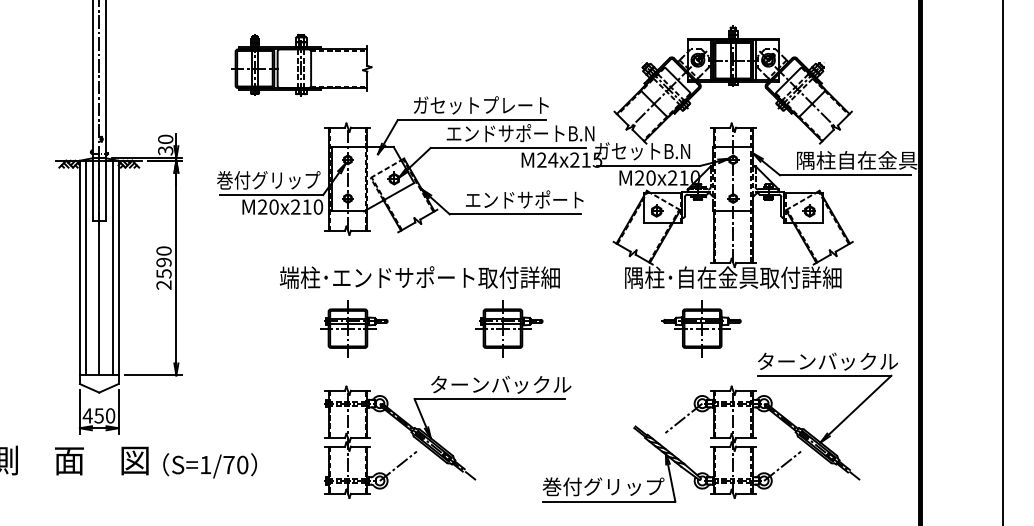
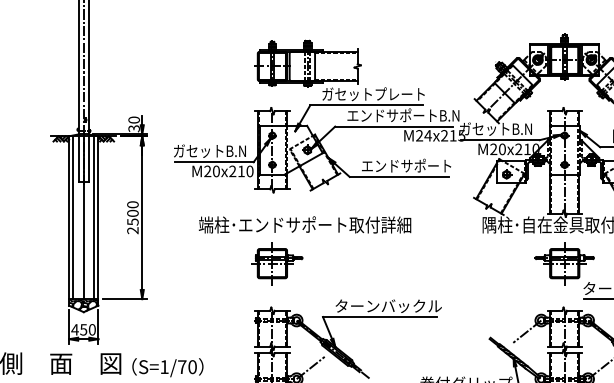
part: (301, 64) -> (307, 63), moved
text: (268, 180) -> (212, 151), 巻付グリップ -> ガセットB.N
text: (163, 262) -> (132, 213), 2590 -> 2500
text: (419, 277) -> (304, 224), moved
part: (509, 328) -> (395, 263), removed
part: (701, 328) -> (564, 263), moved
hatch: (98, 383) -> (83, 305), added

